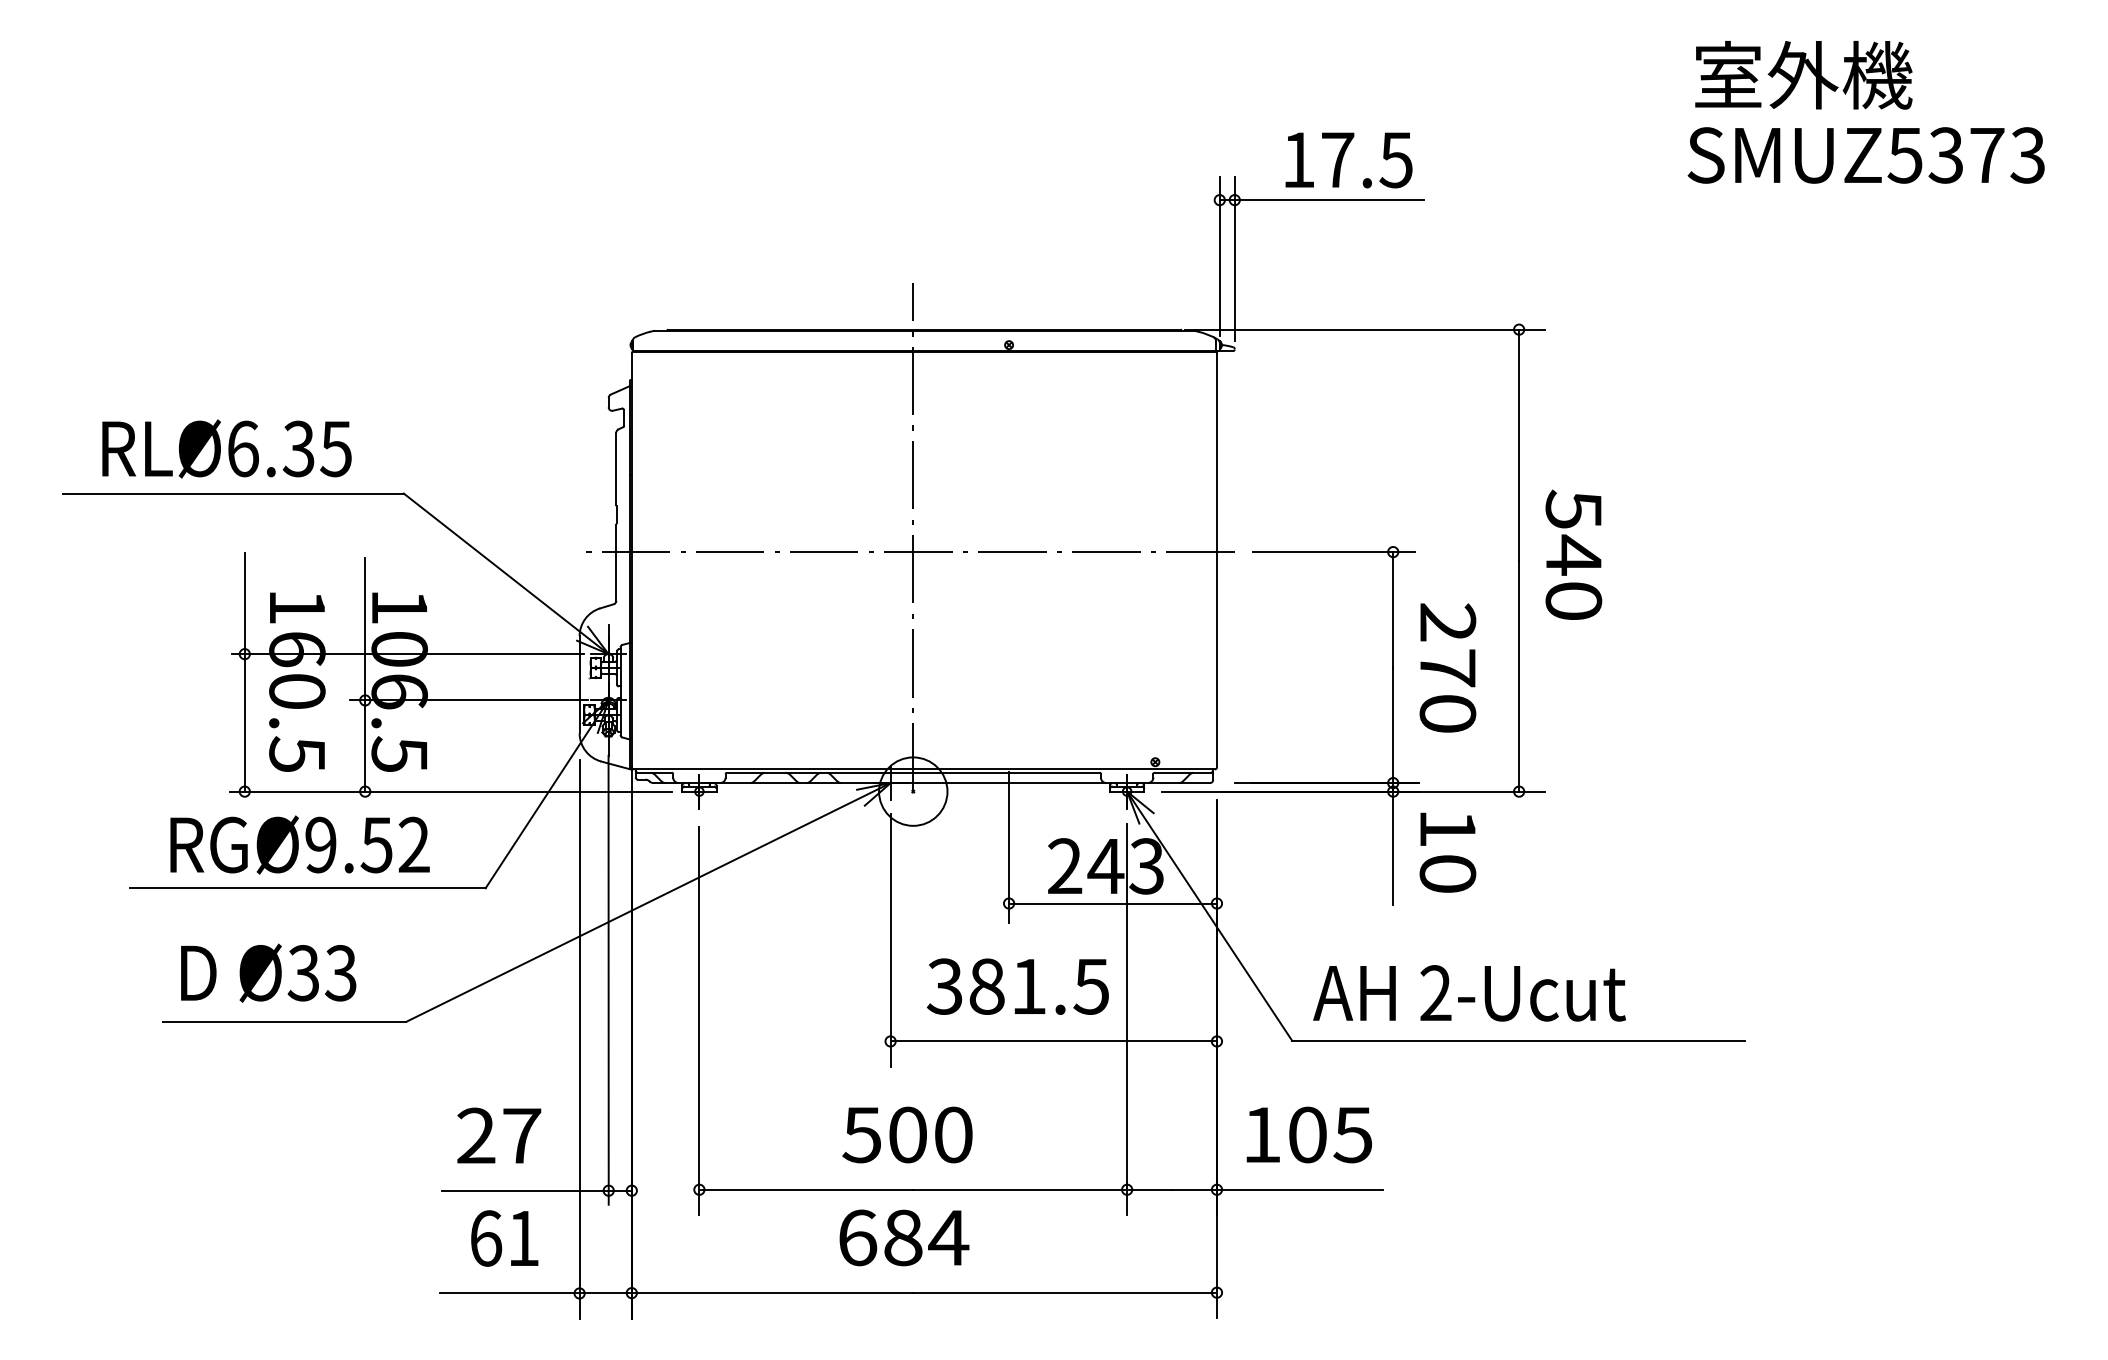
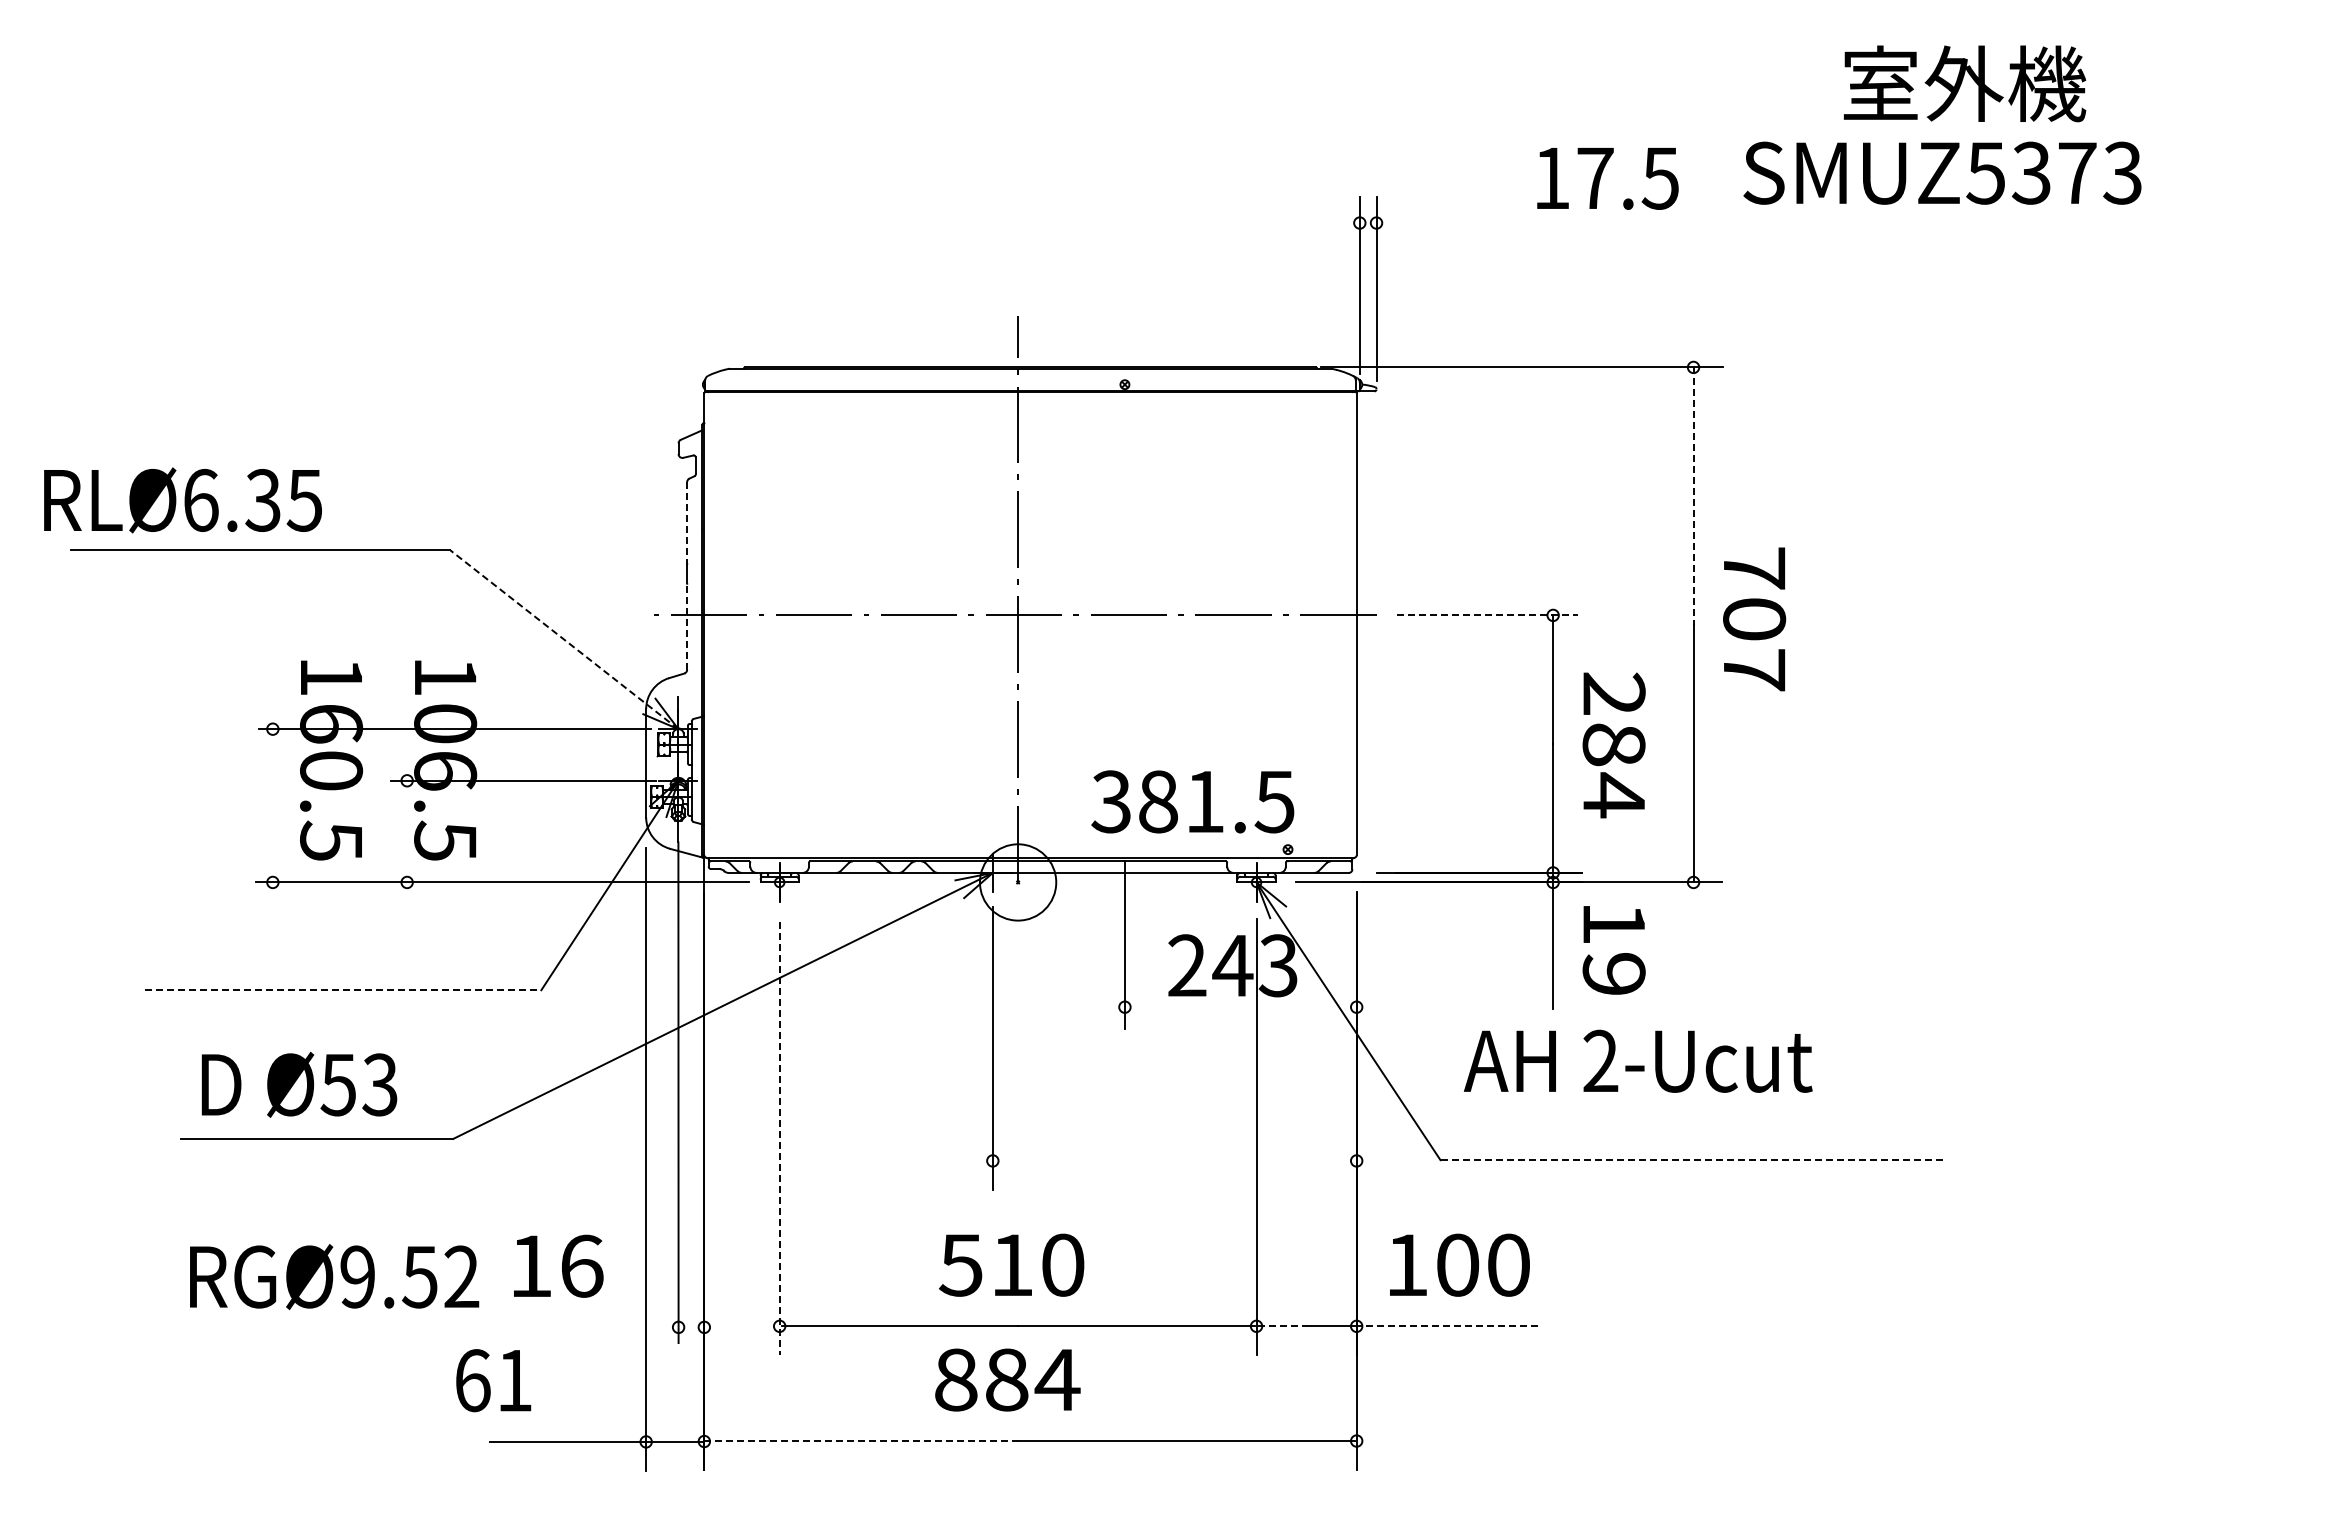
text: (1804, 74) -> (1965, 83), moved
text: (1866, 154) -> (1942, 172), moved
text: (1348, 160) -> (1607, 178), moved
line: (1321, 200) -> (1473, 223), removed
line: (1519, 445) -> (1693, 496), solid -> dashed
text: (226, 449) -> (182, 500), moved
line: (616, 468) -> (687, 522), solid -> dashed
line: (1334, 552) -> (1487, 615), solid -> dashed
text: (1573, 554) -> (1754, 618), 540 -> 707
line: (616, 562) -> (687, 627), solid -> dashed
line: (505, 573) -> (563, 639), solid -> dashed
line: (244, 672) -> (272, 749), removed
line: (365, 675) -> (407, 752), removed
text: (1447, 691) -> (1613, 770), 270 -> 284
text: (300, 844) -> (334, 1276), moved
text: (1447, 874) -> (1613, 974), 10 -> 19
line: (308, 888) -> (343, 990), solid -> dashed
line: (1112, 903) -> (1240, 1007), removed
text: (302, 972) -> (337, 1084), Ø33 -> Ø53
text: (1017, 986) -> (1192, 801), moved
text: (1468, 992) -> (1637, 1060), moved
line: (699, 1021) -> (779, 1138), solid -> dashed
line: (1052, 1041) -> (1173, 1160), removed
line: (1519, 1041) -> (1693, 1160), solid -> dashed
text: (908, 1134) -> (1012, 1264), 500 -> 510
text: (1352, 1134) -> (1507, 1264), 105 -> 100
text: (499, 1135) -> (556, 1265), 27 -> 16
line: (1151, 1189) -> (1283, 1326), solid -> dashed
line: (1299, 1189) -> (1448, 1326), solid -> dashed
line: (536, 1190) -> (598, 1327), removed
text: (858, 1237) -> (956, 1379), 684 -> 884
text: (504, 1238) -> (493, 1380), moved
line: (772, 1293) -> (861, 1441), solid -> dashed

